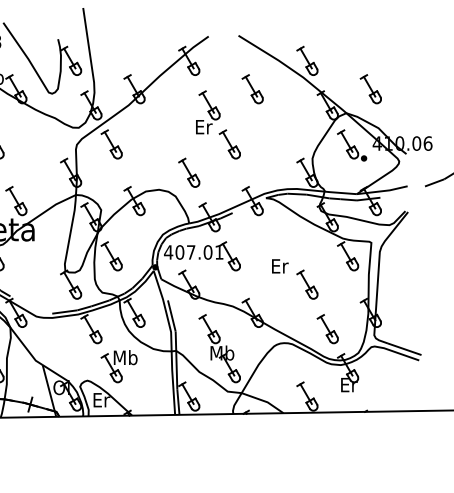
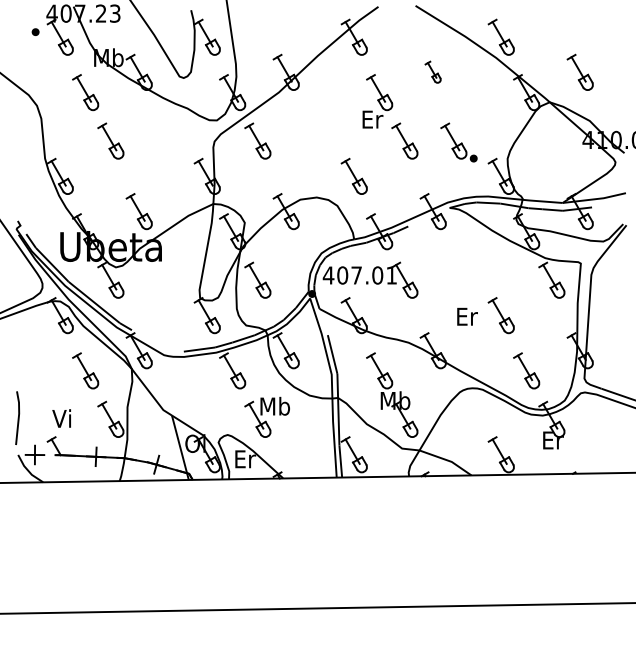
part: (252, 88) -> (432, 71), size x0.6
part: (351, 145) -> (458, 142), moved
text: (280, 266) -> (467, 316), moved

